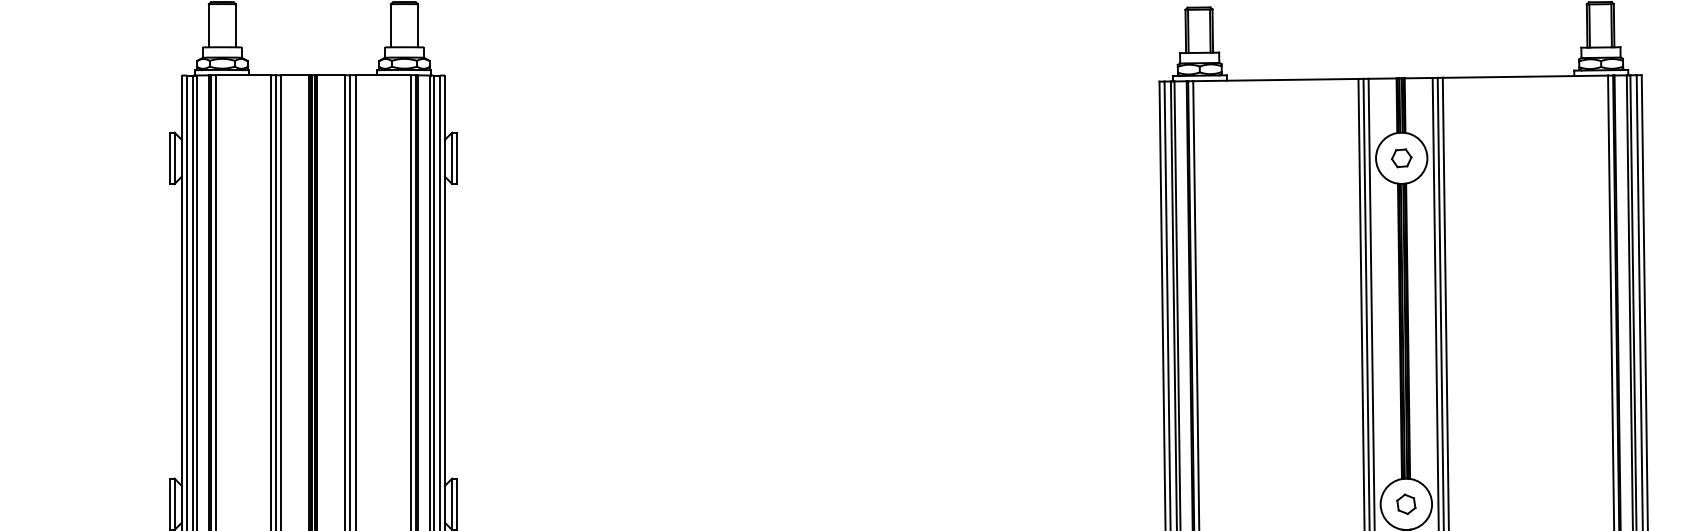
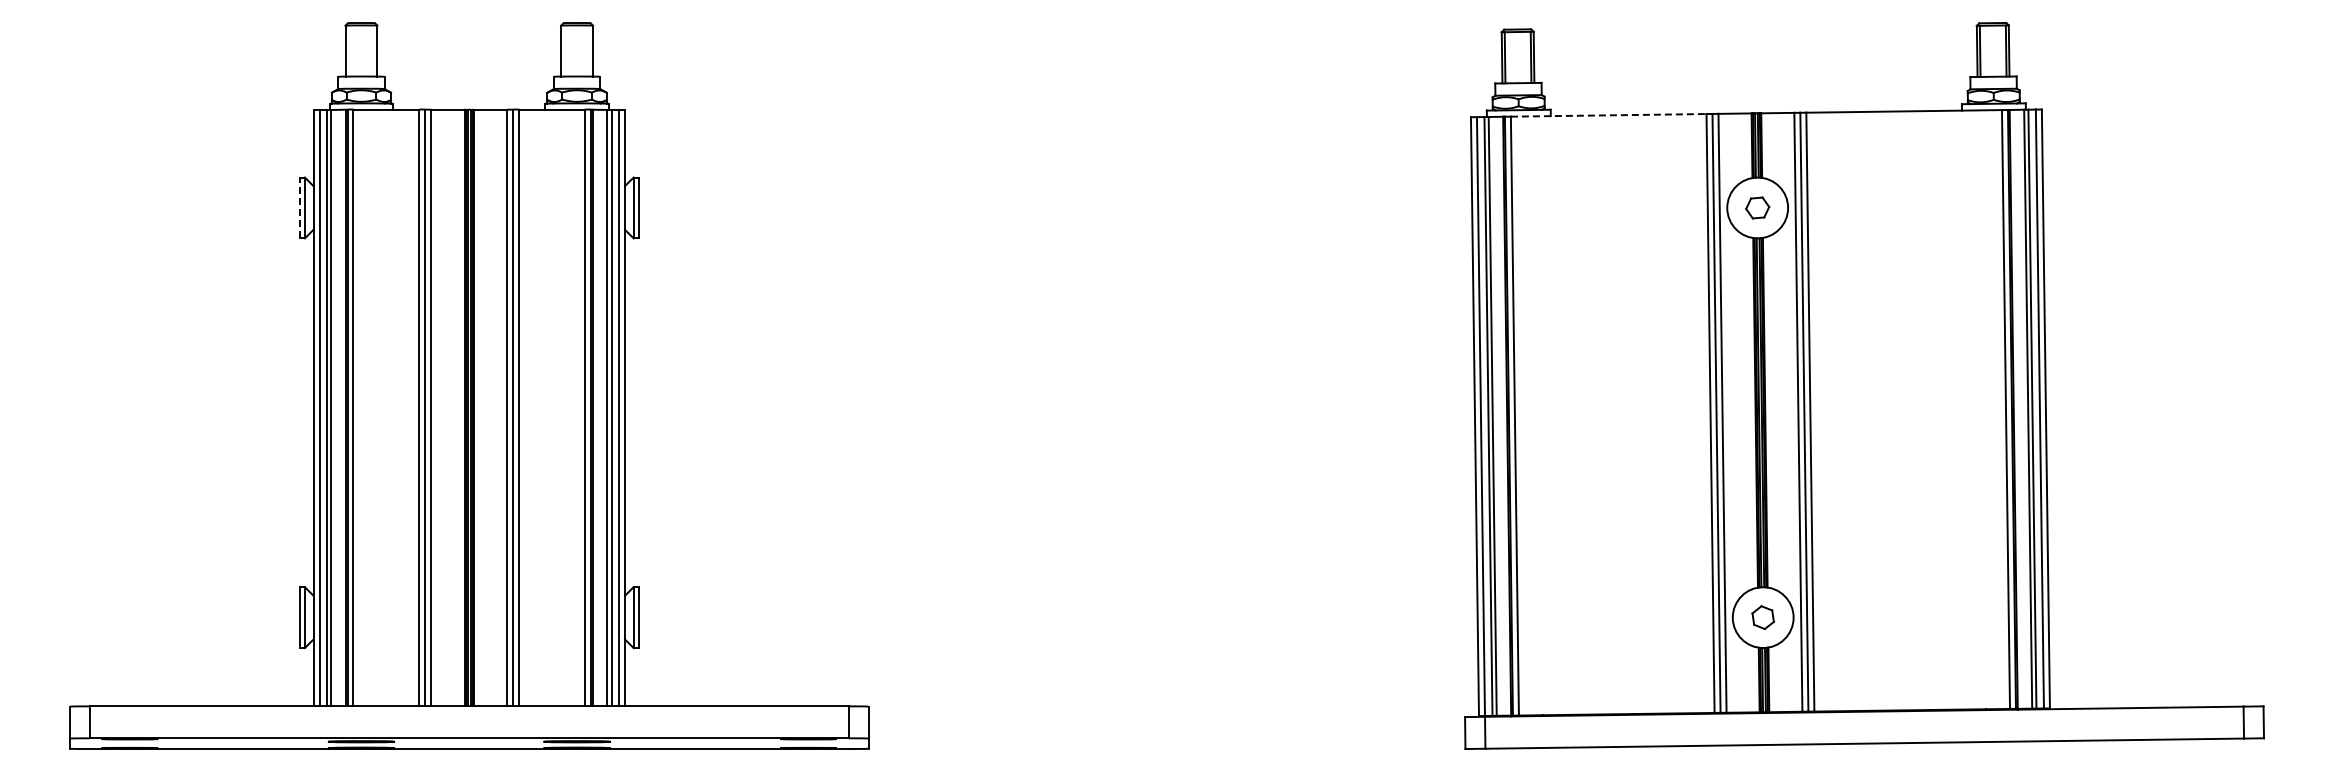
line: (1275, 80) -> (1608, 115), solid -> dashed
line: (169, 157) -> (299, 207), solid -> dashed

